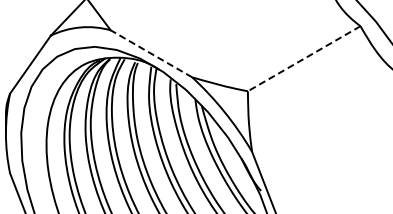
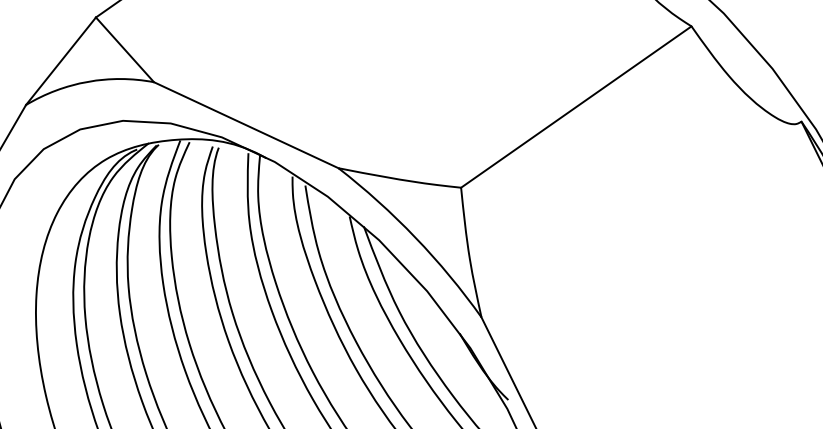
line: (151, 53) -> (246, 124), dashed -> solid
line: (303, 59) -> (574, 108), dashed -> solid

